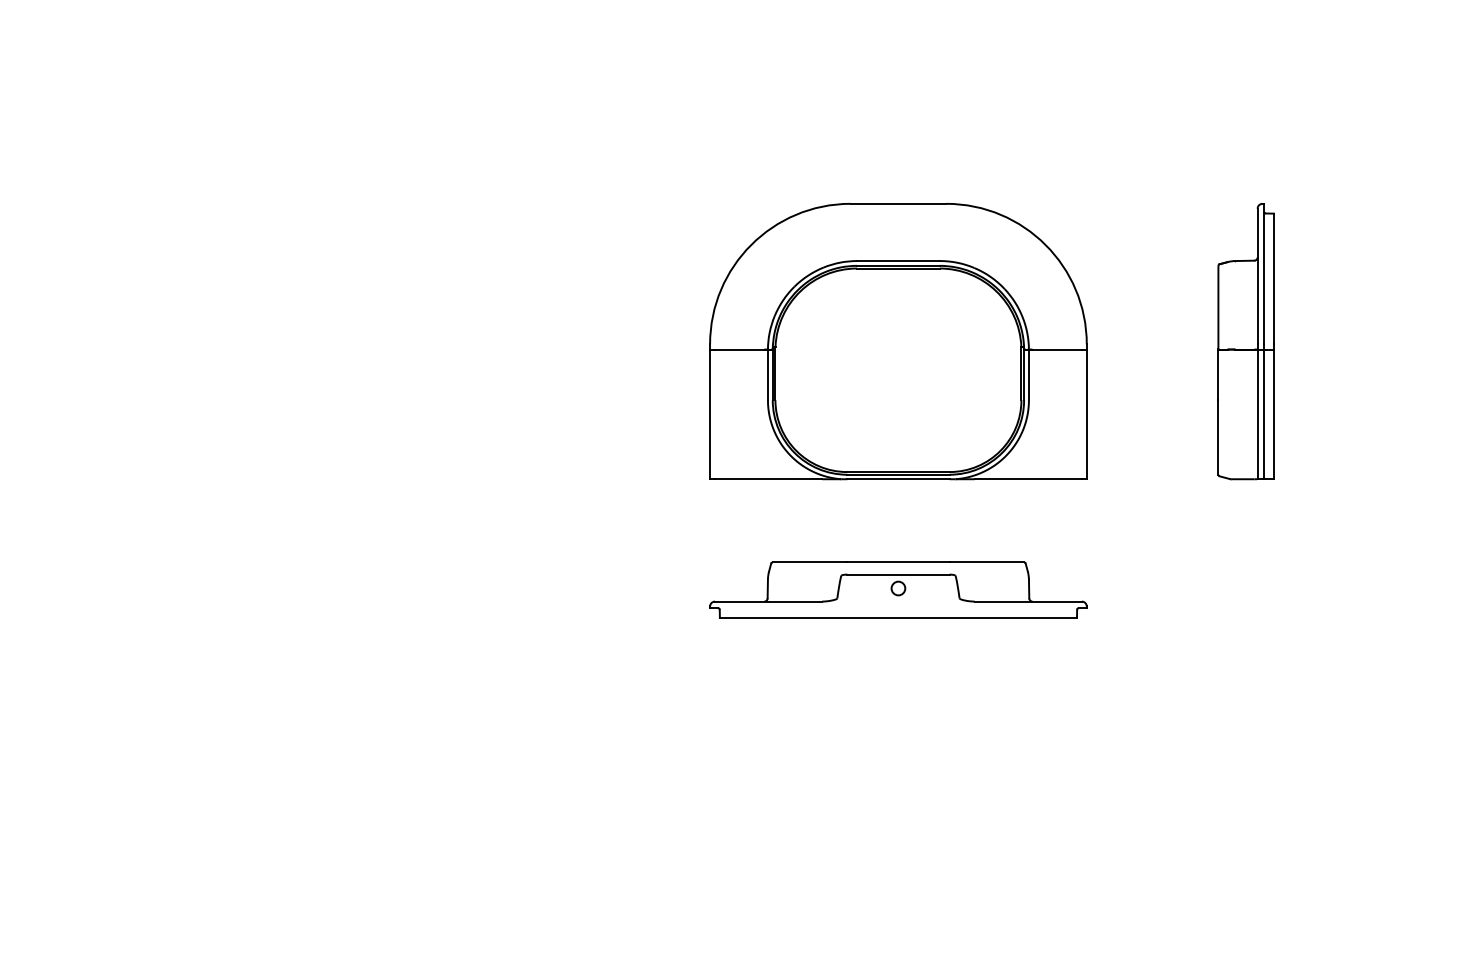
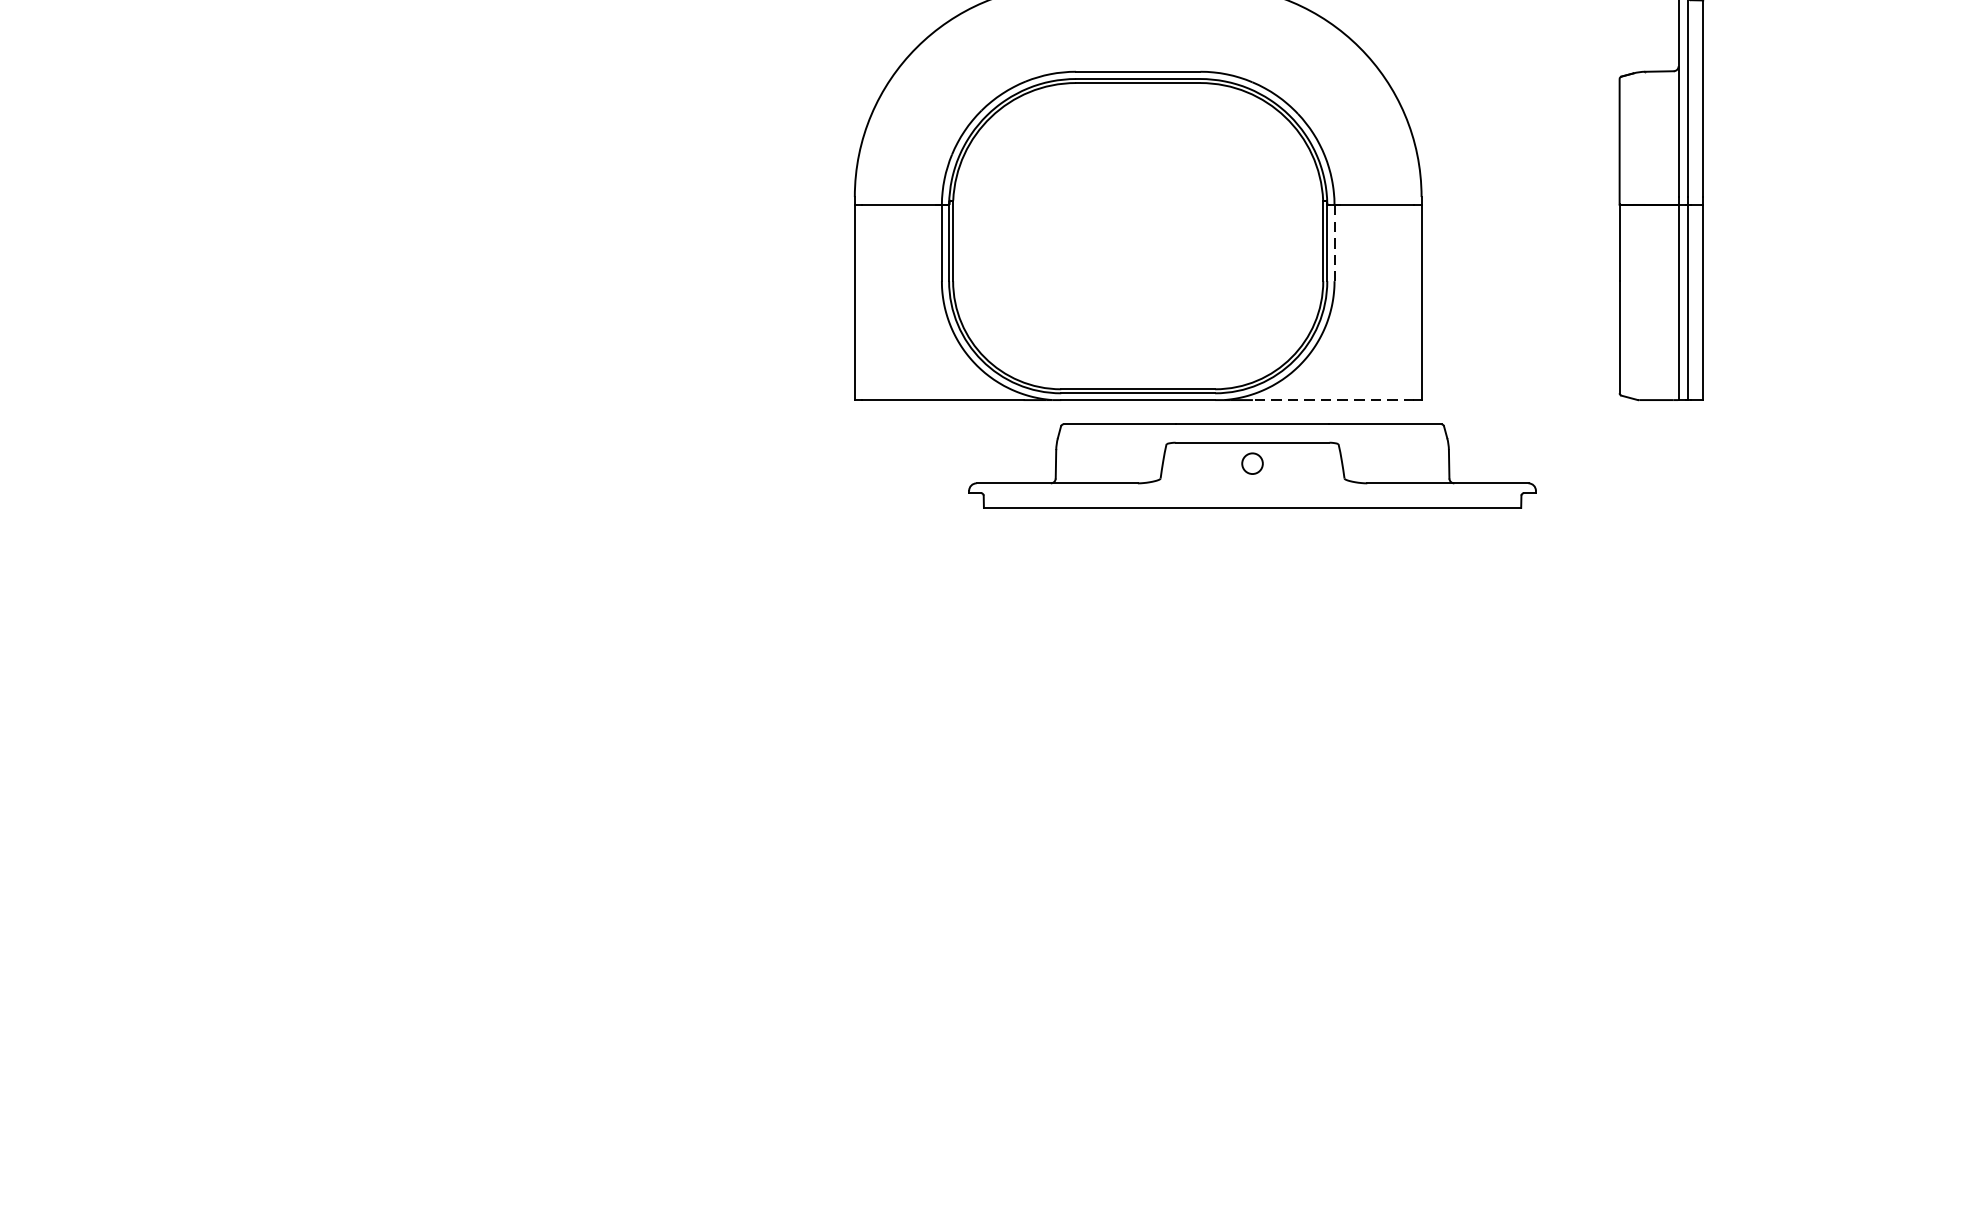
line: (1028, 375) -> (1333, 243), solid -> dashed
line: (1028, 479) -> (1333, 400), solid -> dashed
part: (898, 589) -> (1252, 465), moved

